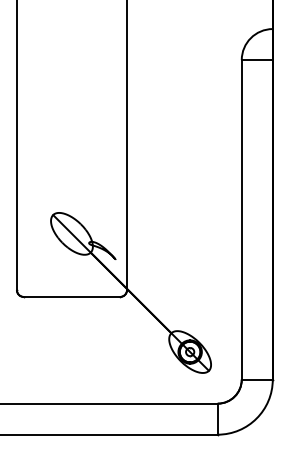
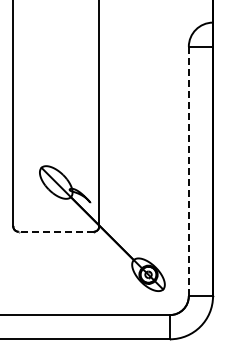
line: (241, 219) -> (188, 171), solid -> dashed
line: (72, 296) -> (56, 231), solid -> dashed

